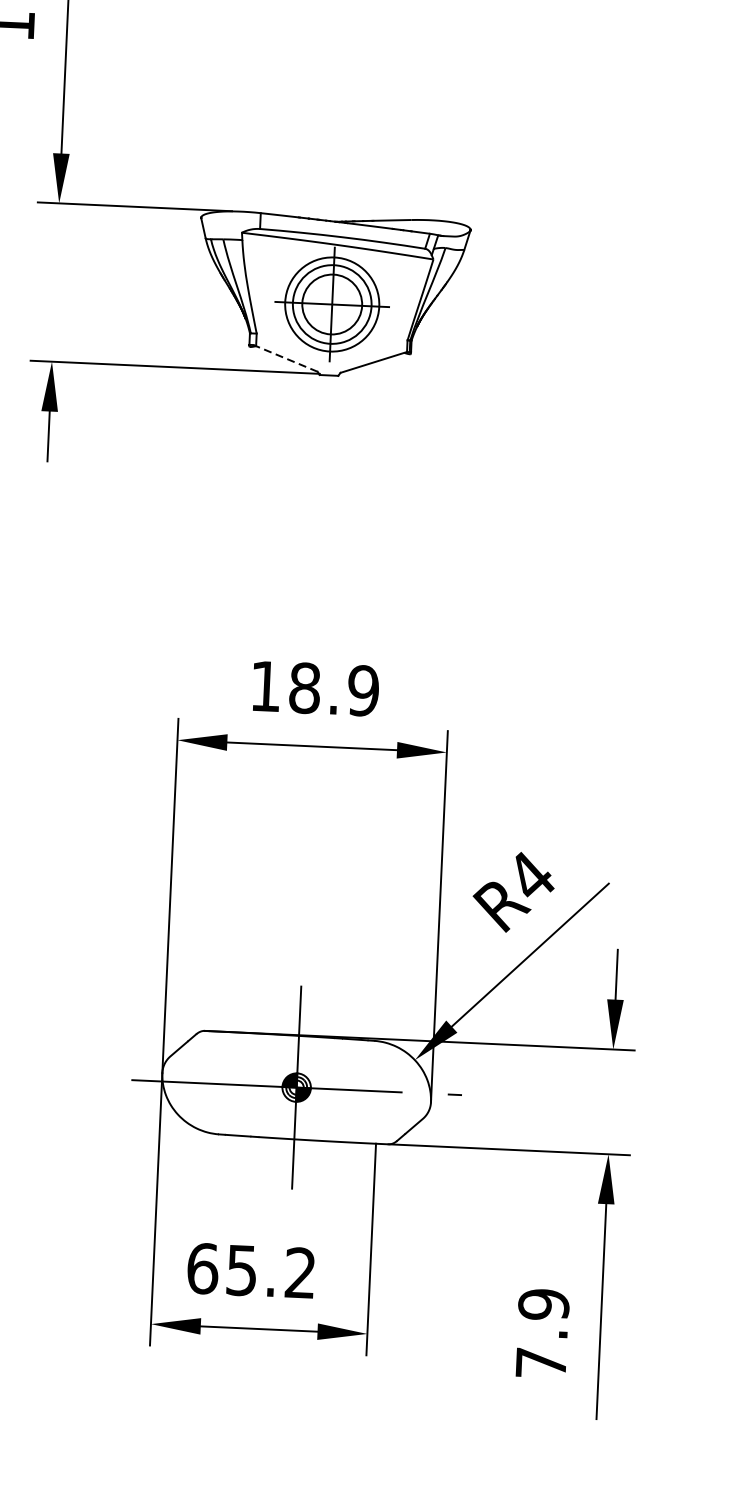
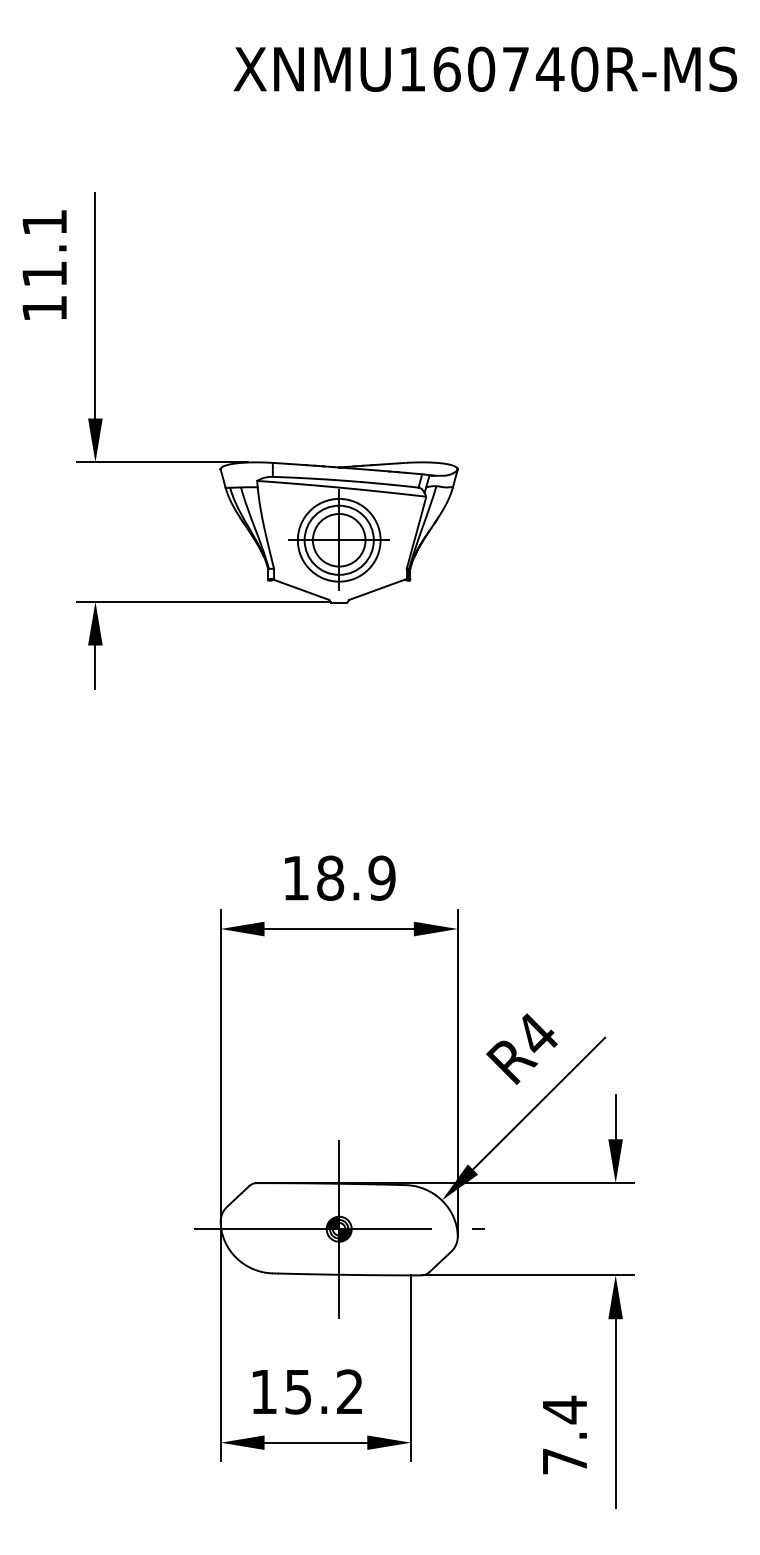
line: (285, 358) -> (300, 589), dashed -> solid
text: (202, 1268) -> (263, 1391), 65.2 -> 15.2
text: (543, 1304) -> (564, 1409), 7.9 -> 7.4

